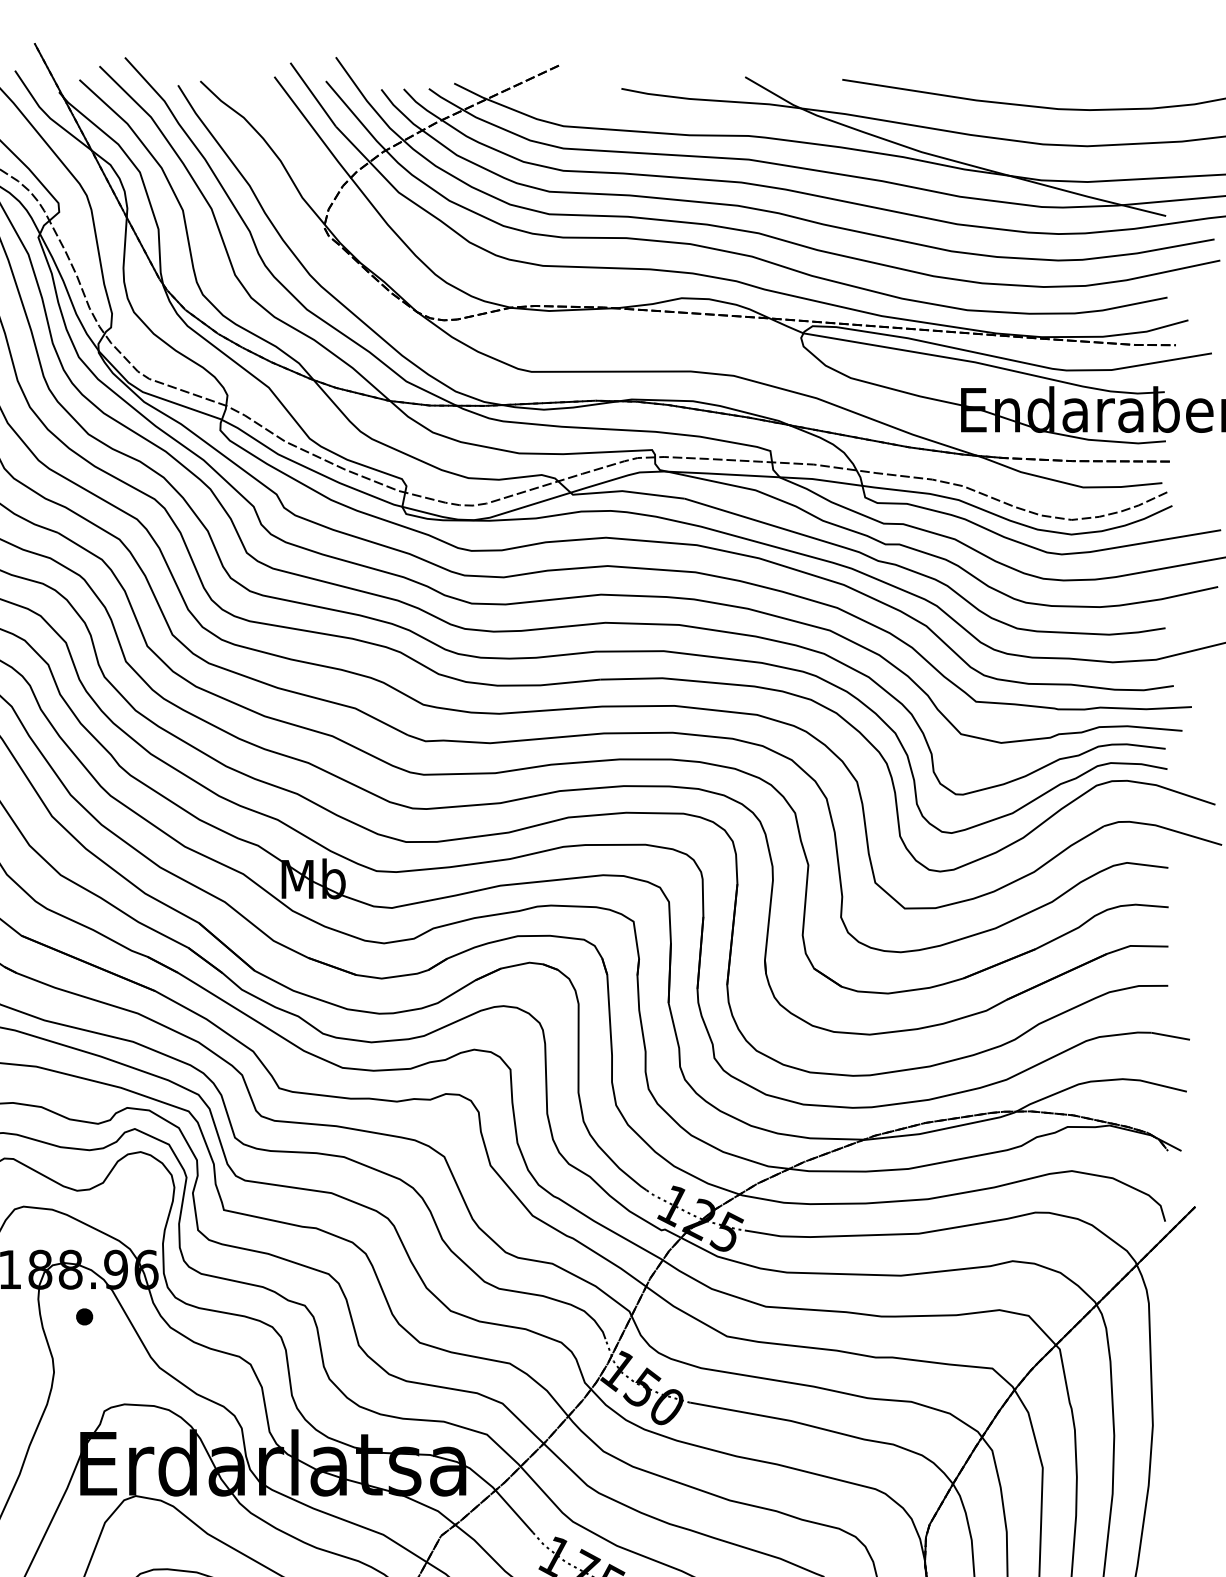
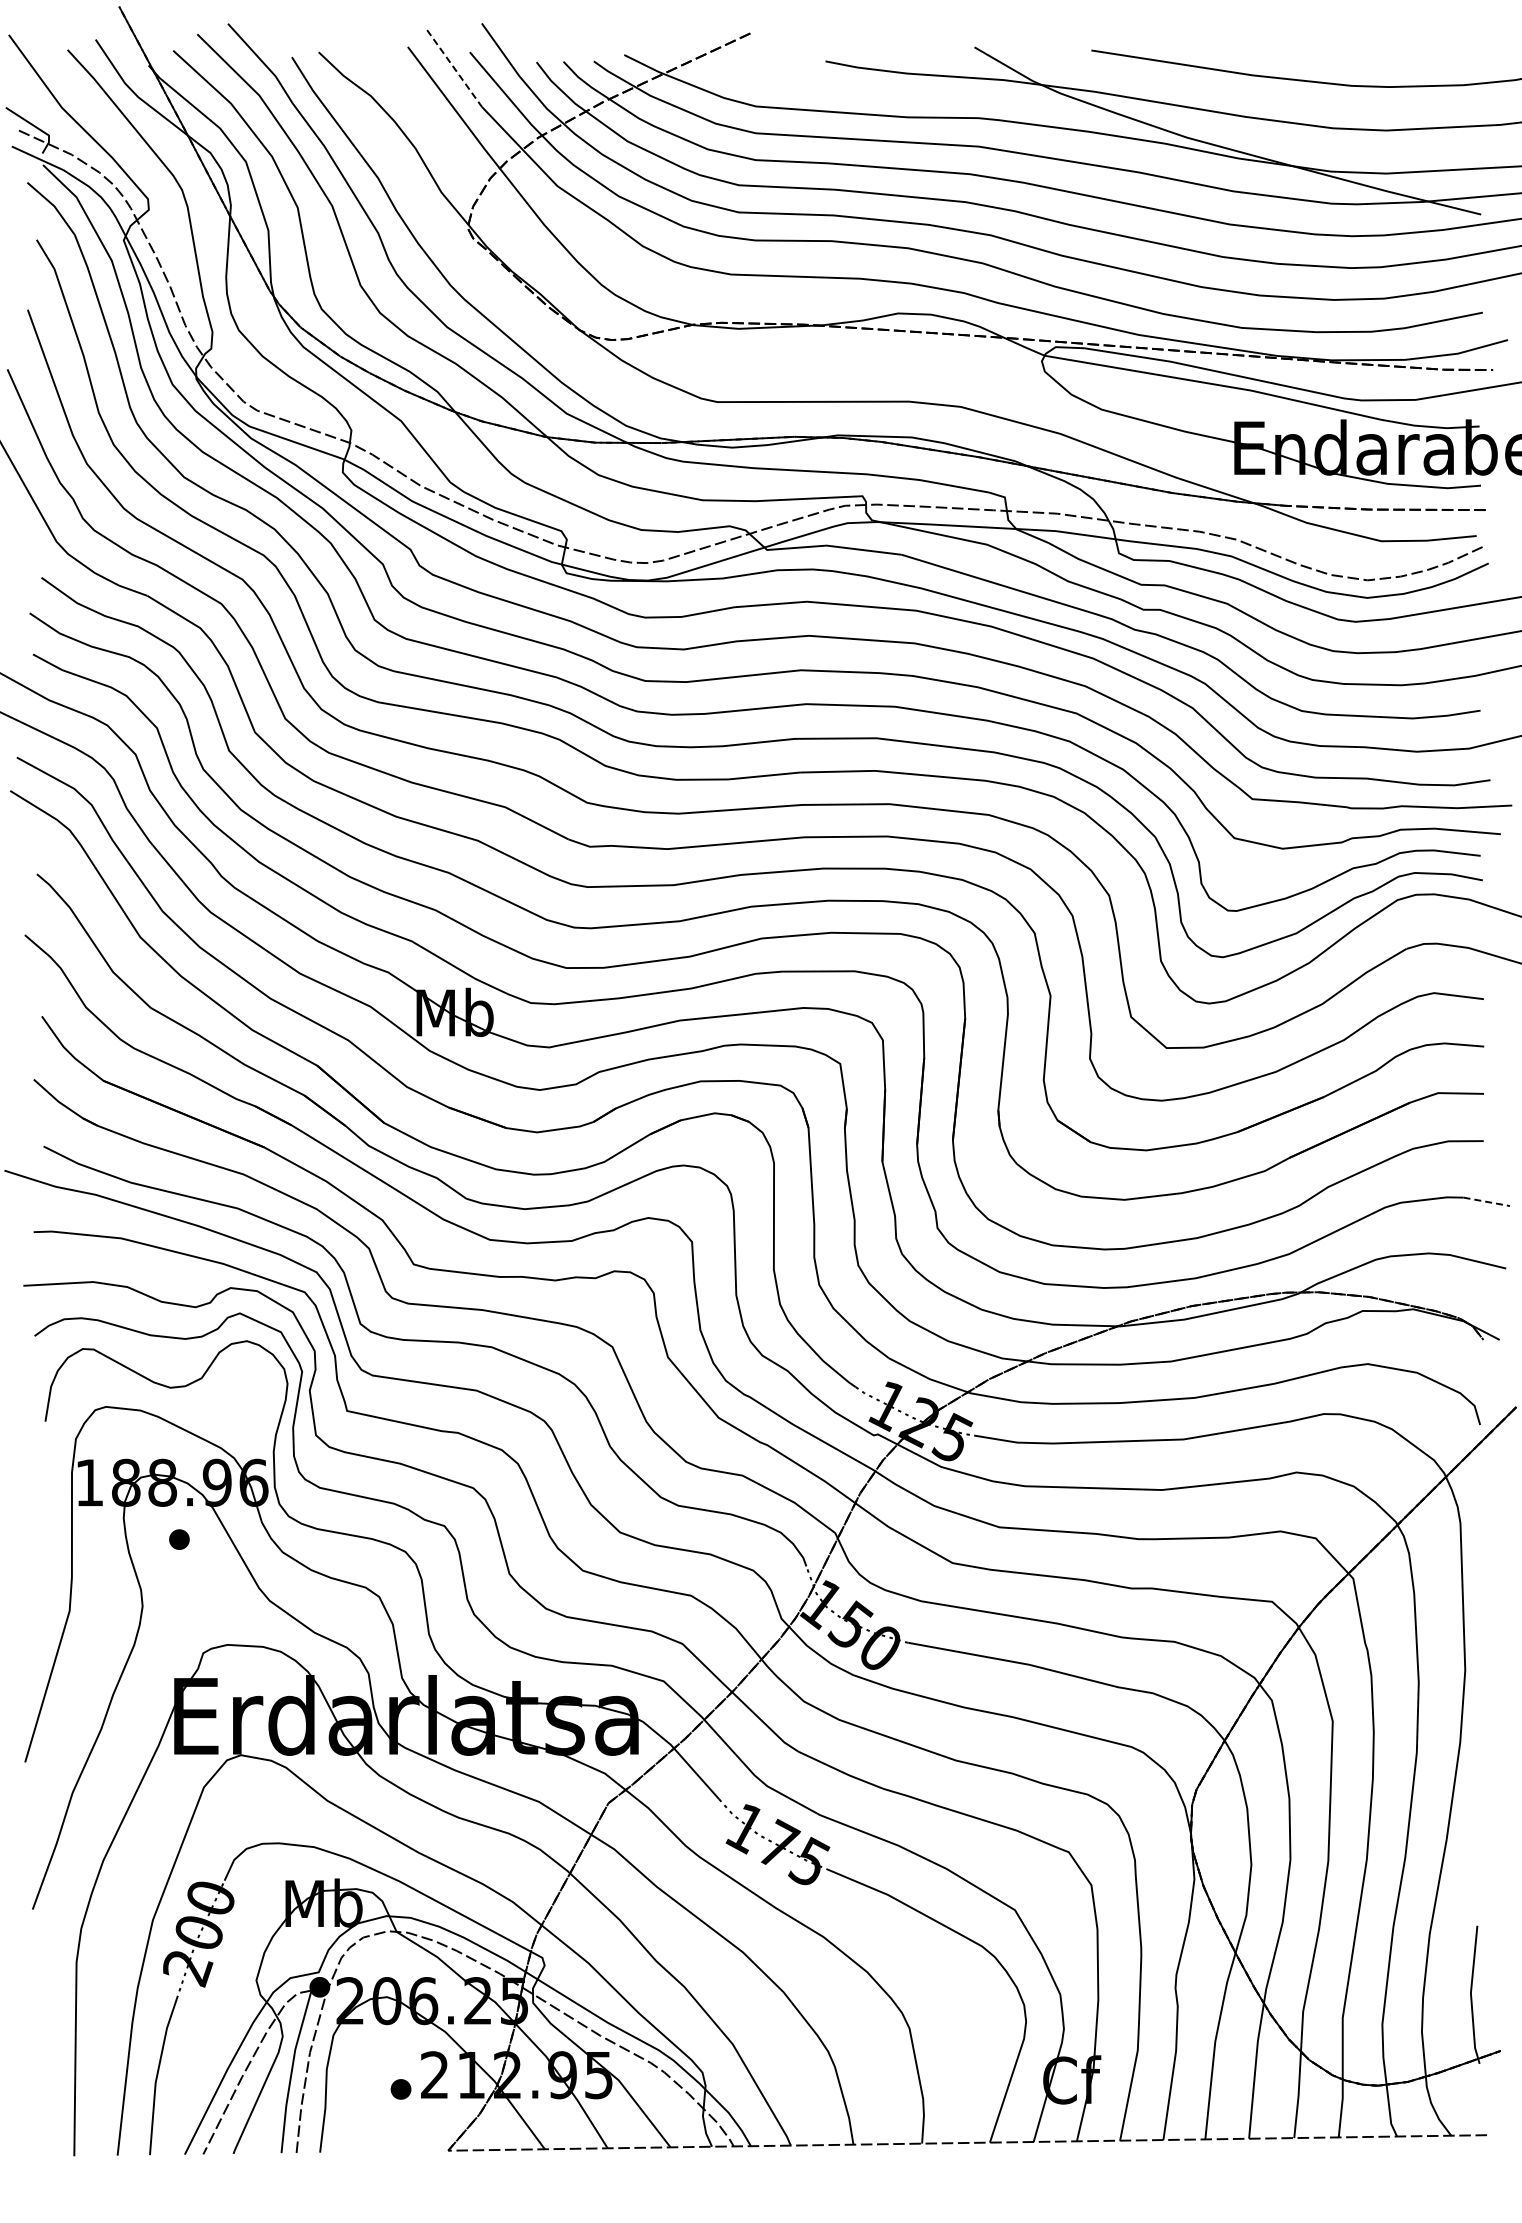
line: (313, 94) -> (454, 68), solid -> dashed
line: (1170, 1036) -> (1486, 1201), solid -> dashed

